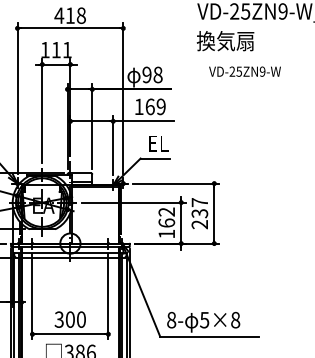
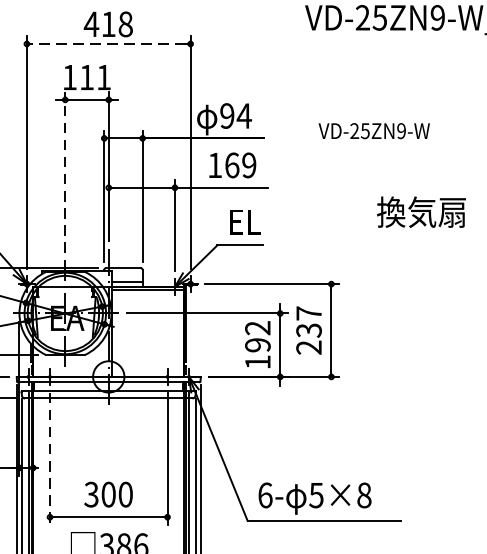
line: (70, 28) -> (108, 44), solid -> dashed
text: (225, 41) -> (421, 212), moved
text: (244, 71) -> (373, 130), moved
text: (157, 74) -> (243, 115), 98 -> 94
line: (42, 111) -> (65, 172), solid -> dashed
text: (166, 222) -> (257, 344), 162 -> 192
line: (32, 296) -> (50, 458), solid -> dashed
text: (171, 319) -> (265, 494), 8- -> 6-

